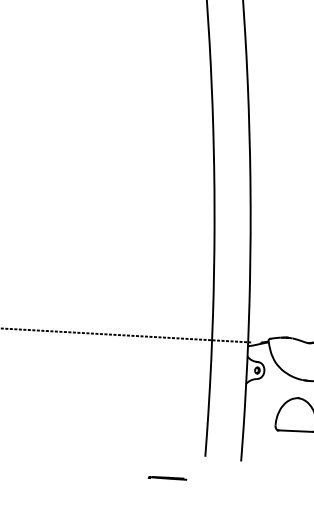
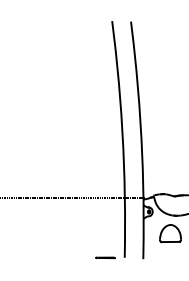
line: (166, 477) -> (105, 257), moved

